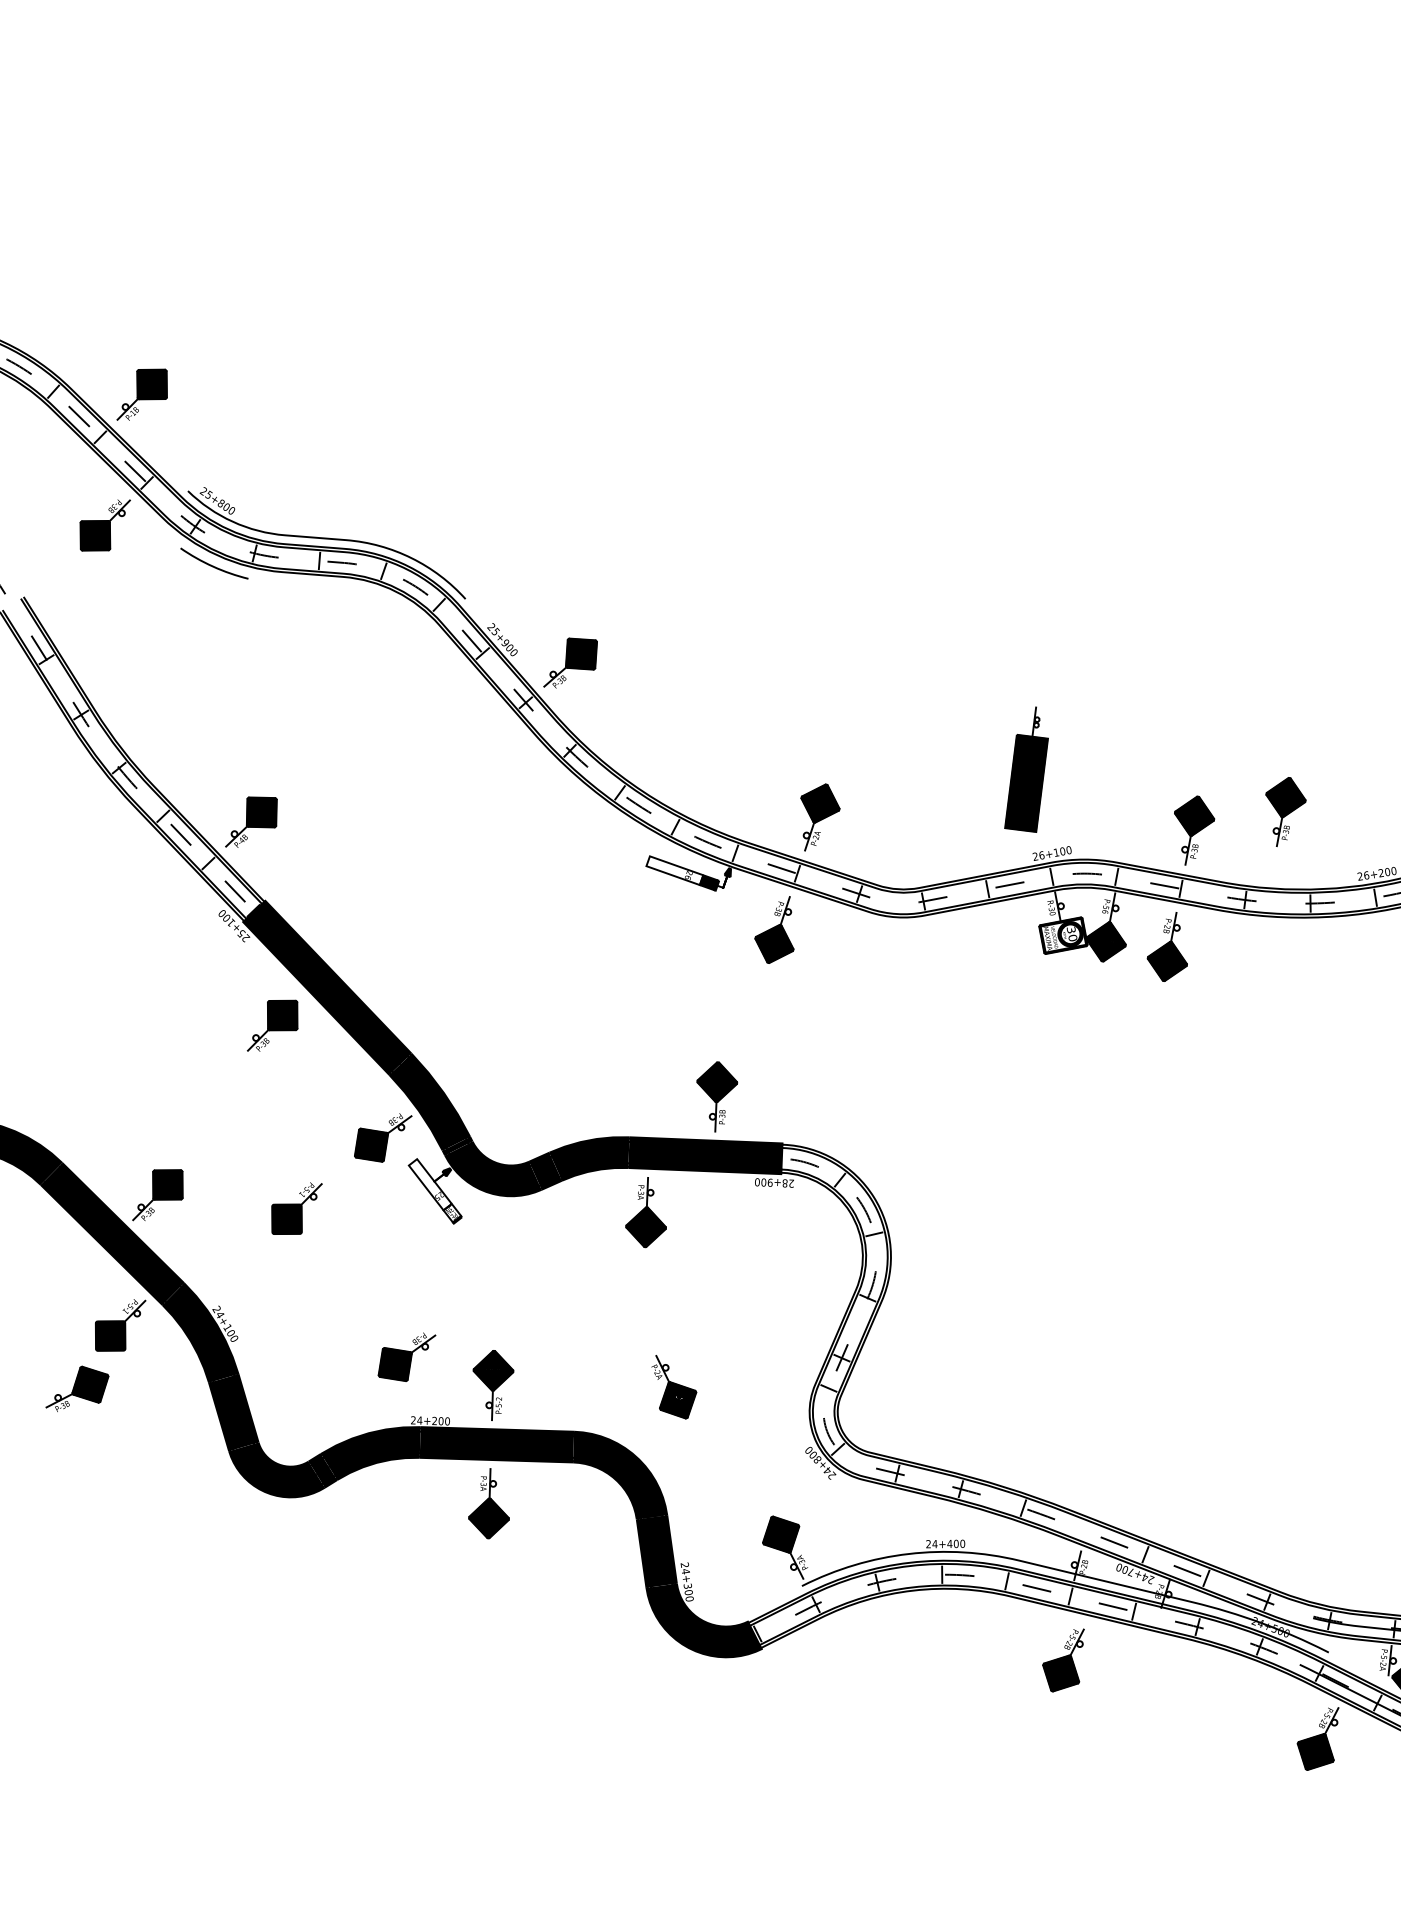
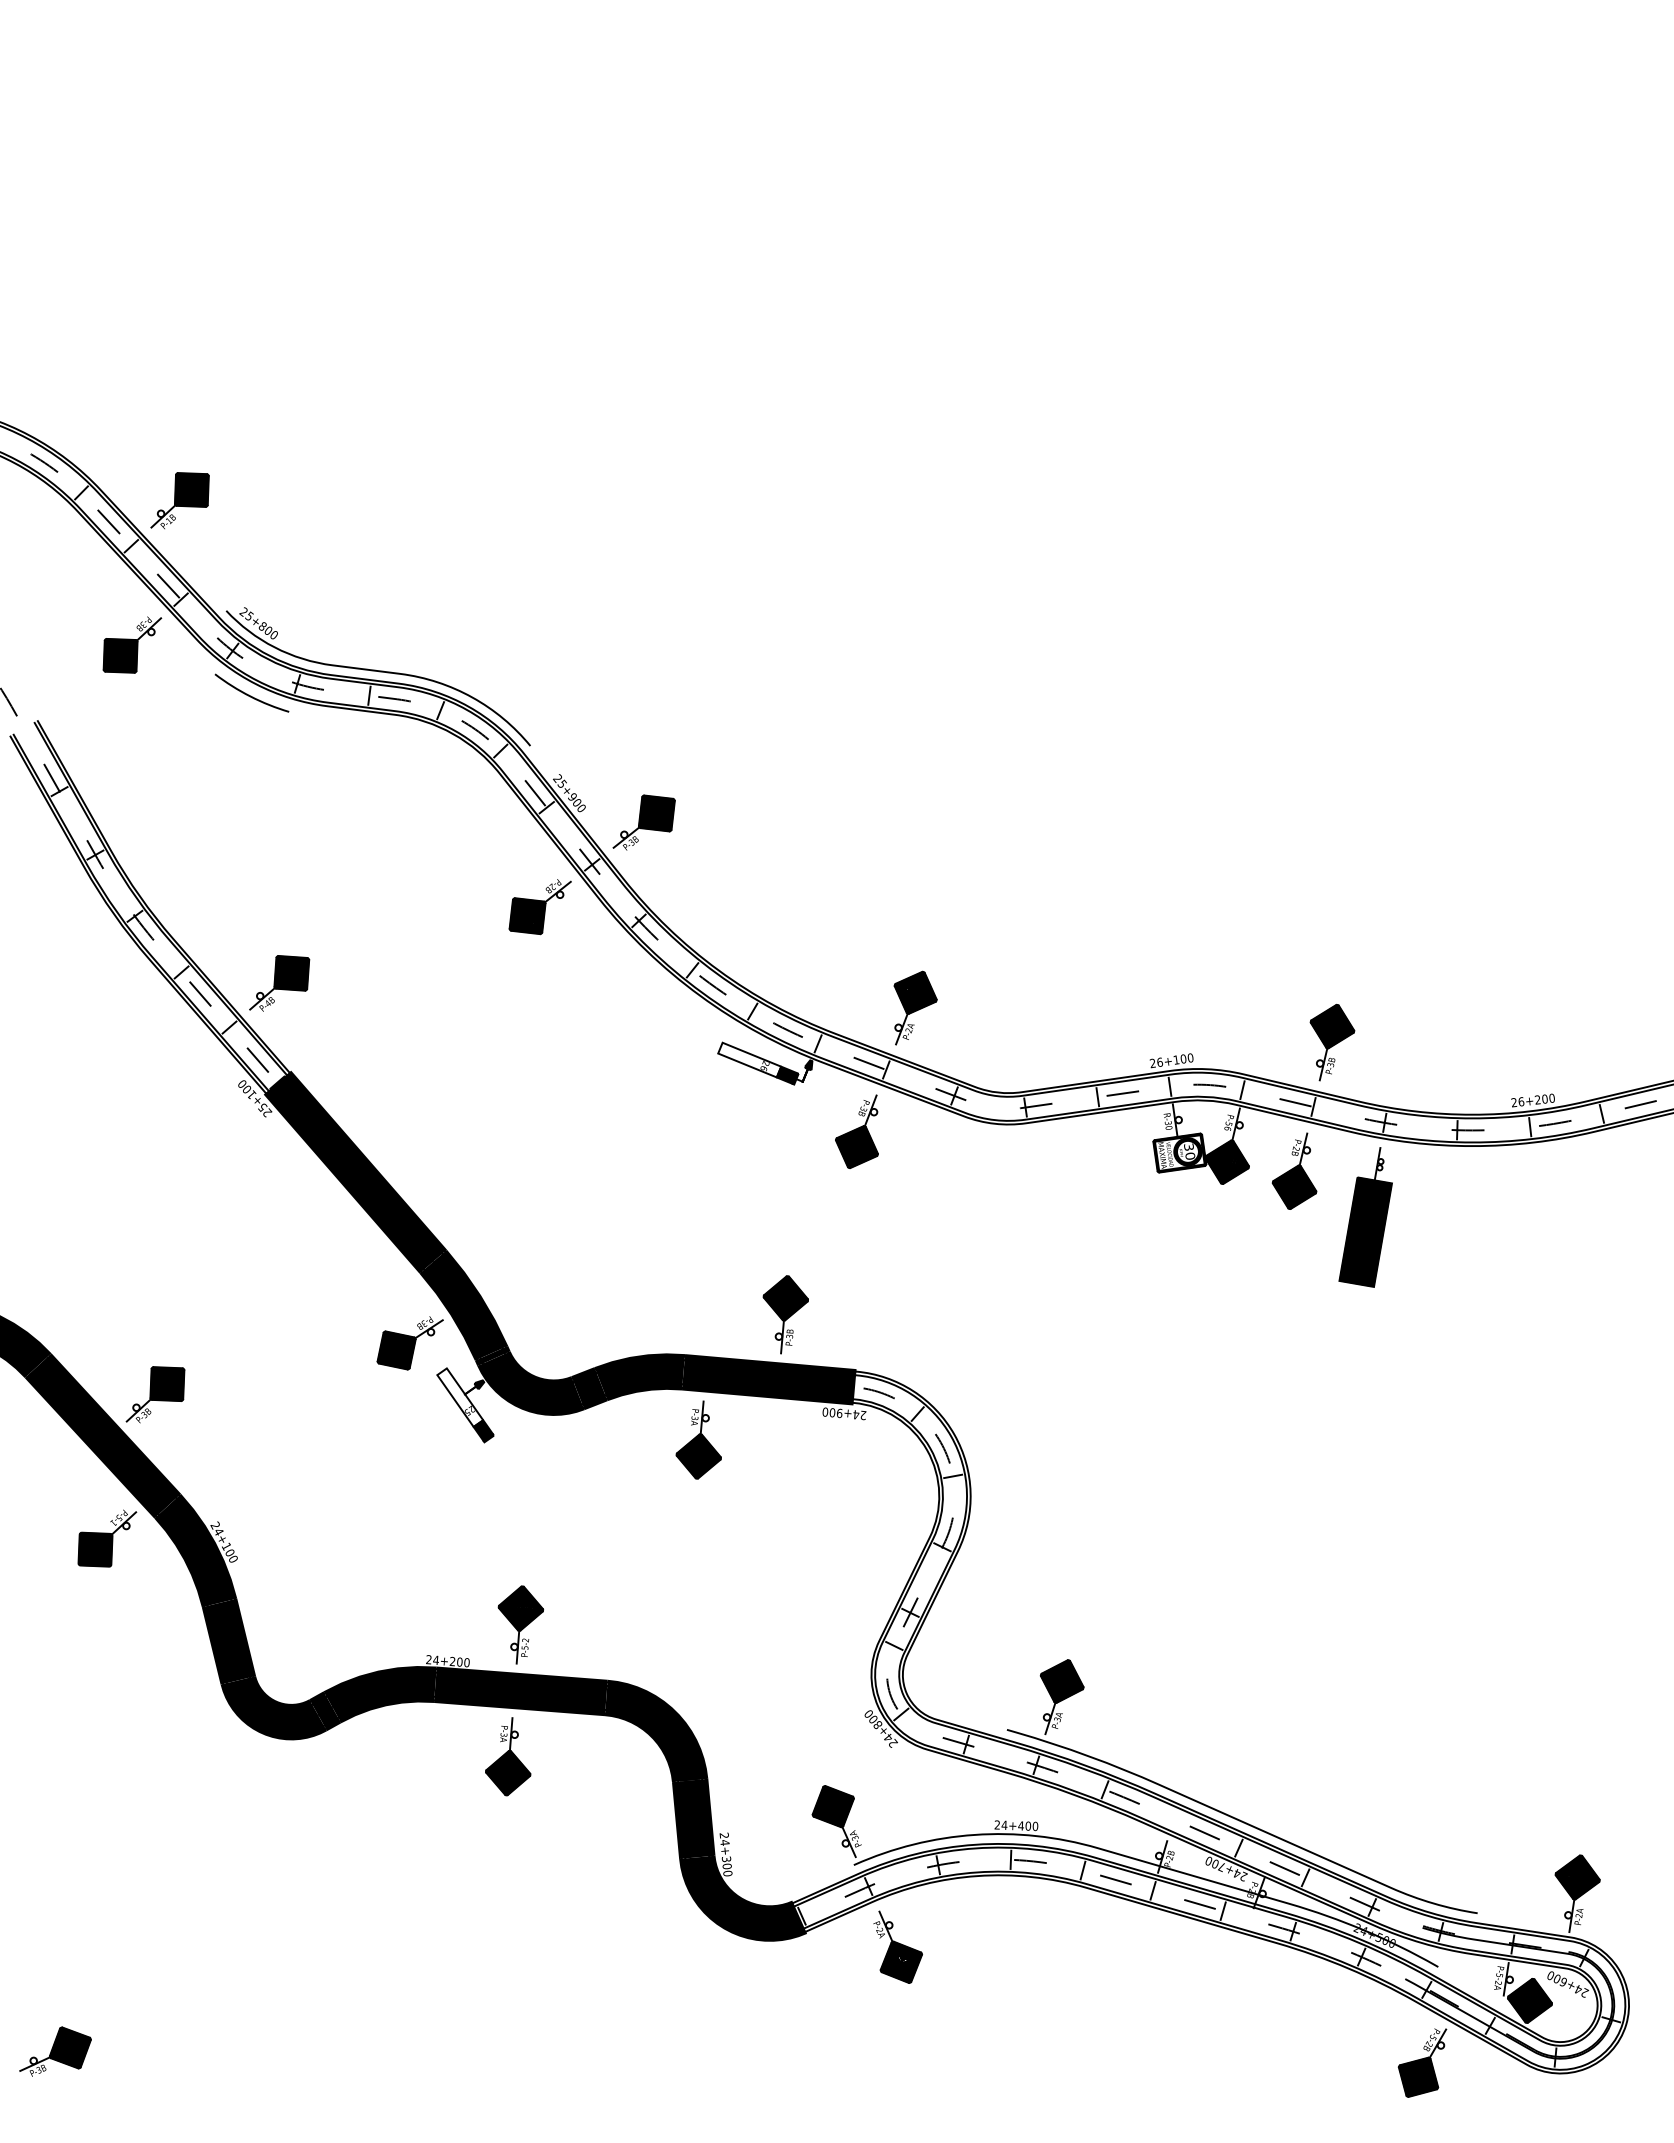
part: (480, 743) -> (539, 907), added
part: (1025, 770) -> (1365, 1217), moved
part: (1286, 811) -> (1435, 1026), removed
part: (272, 1025) -> (292, 1211), removed
text: (785, 1183) -> (856, 1414), 28+900 -> 24+900
part: (297, 1208) -> (310, 1417), removed
fill: (452, 1213) -> (483, 1430), added
part: (406, 1357) -> (424, 1589), removed
part: (673, 1386) -> (897, 1946), moved
part: (77, 1388) -> (55, 2051), moved
part: (1137, 1525) -> (1231, 1815), added
part: (1064, 1660) -> (1142, 1961), removed

